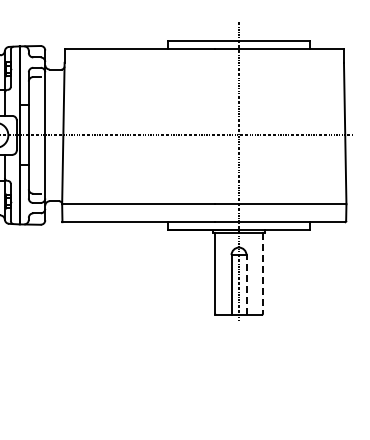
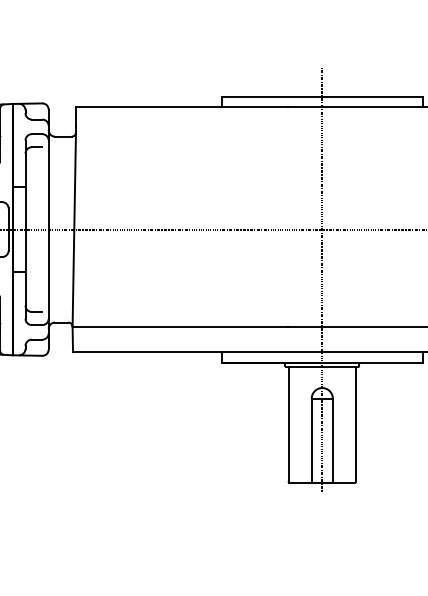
line: (262, 273) -> (355, 424), dashed -> solid
line: (246, 285) -> (332, 441), dashed -> solid

